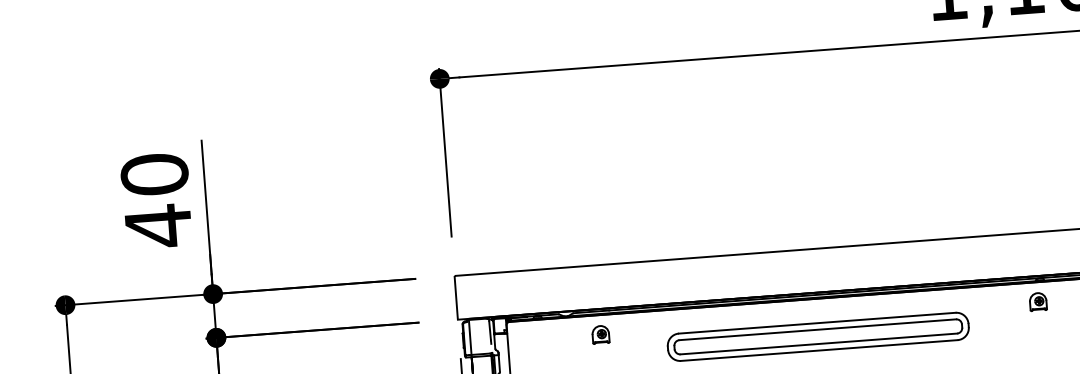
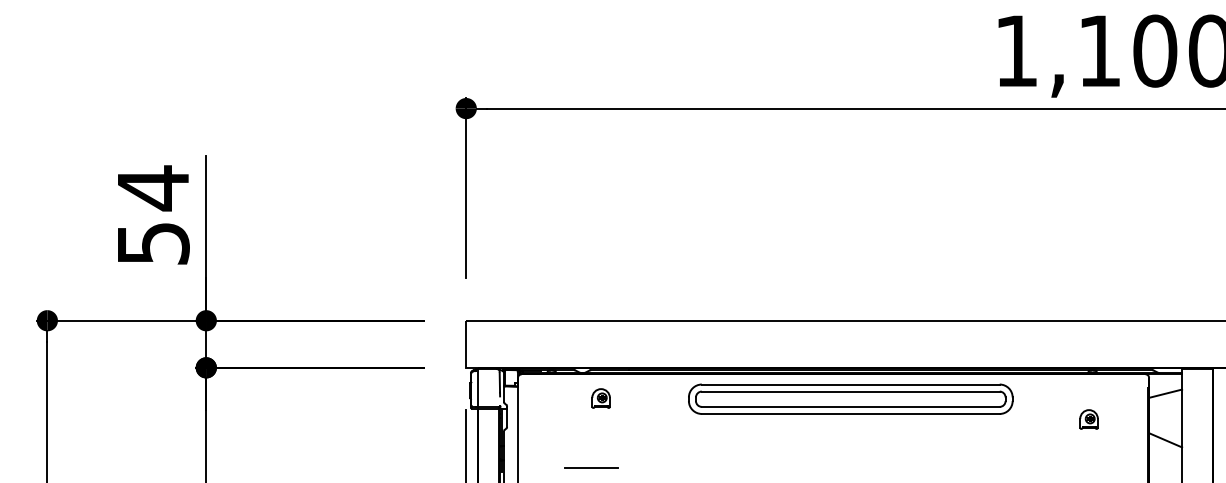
text: (155, 200) -> (152, 215), 40 -> 54
part: (1037, 301) -> (1088, 419), moved
part: (600, 334) -> (600, 398), moved
part: (818, 336) -> (850, 398), moved

